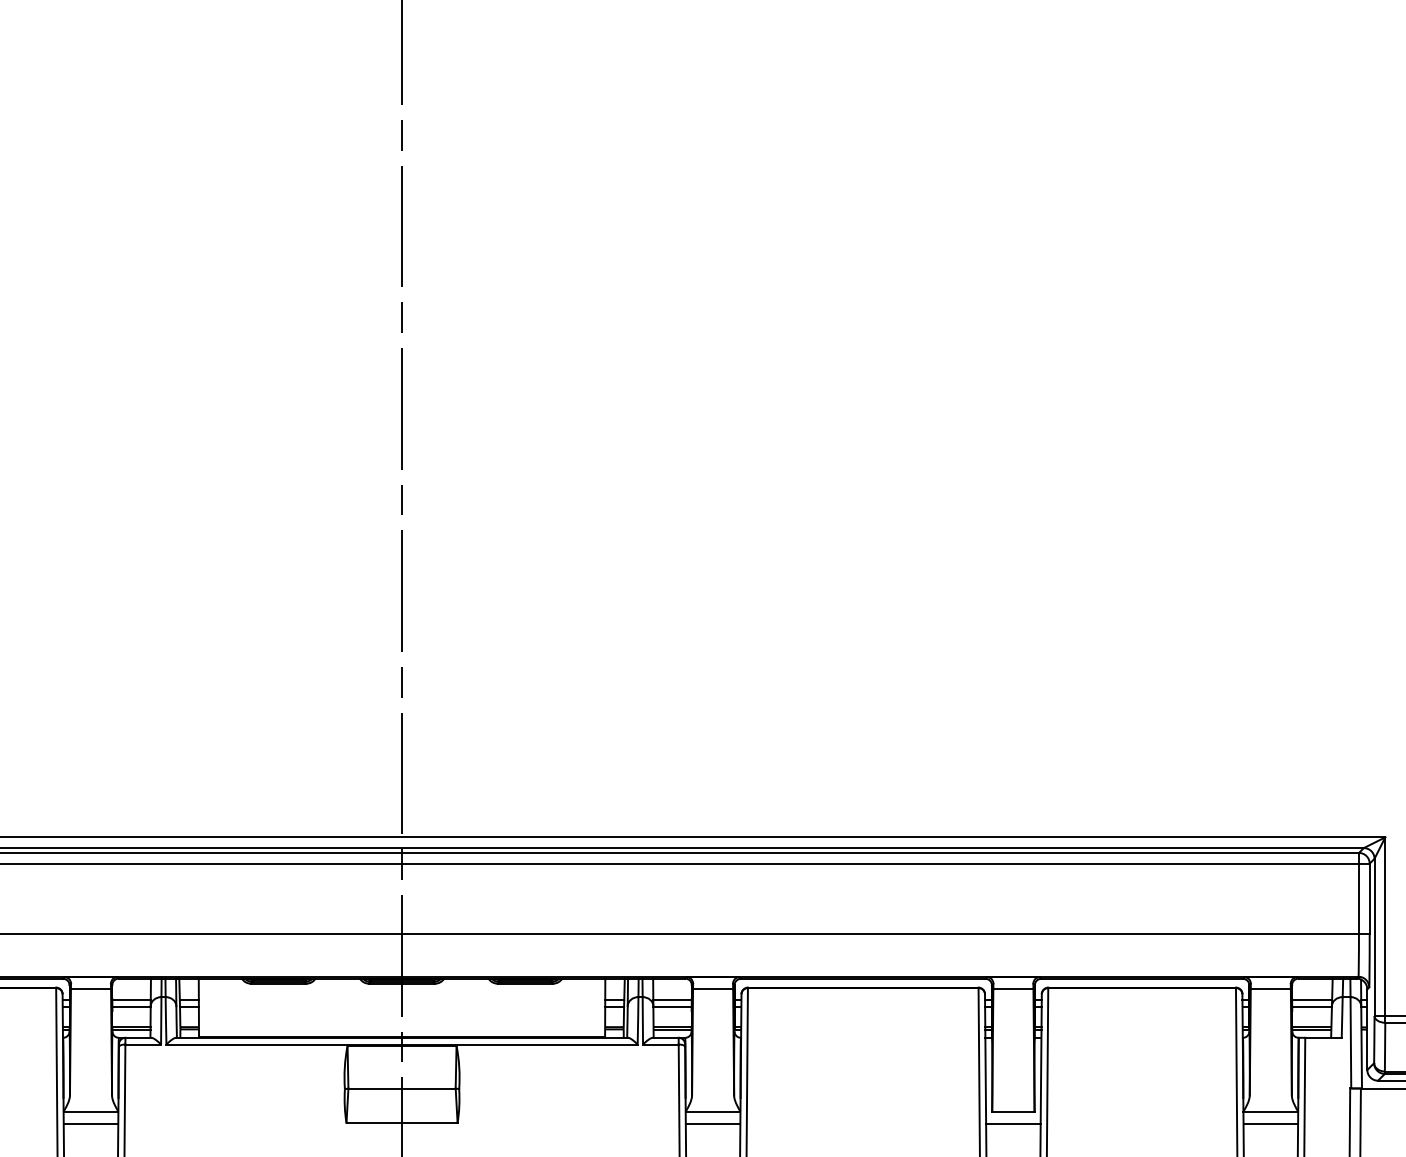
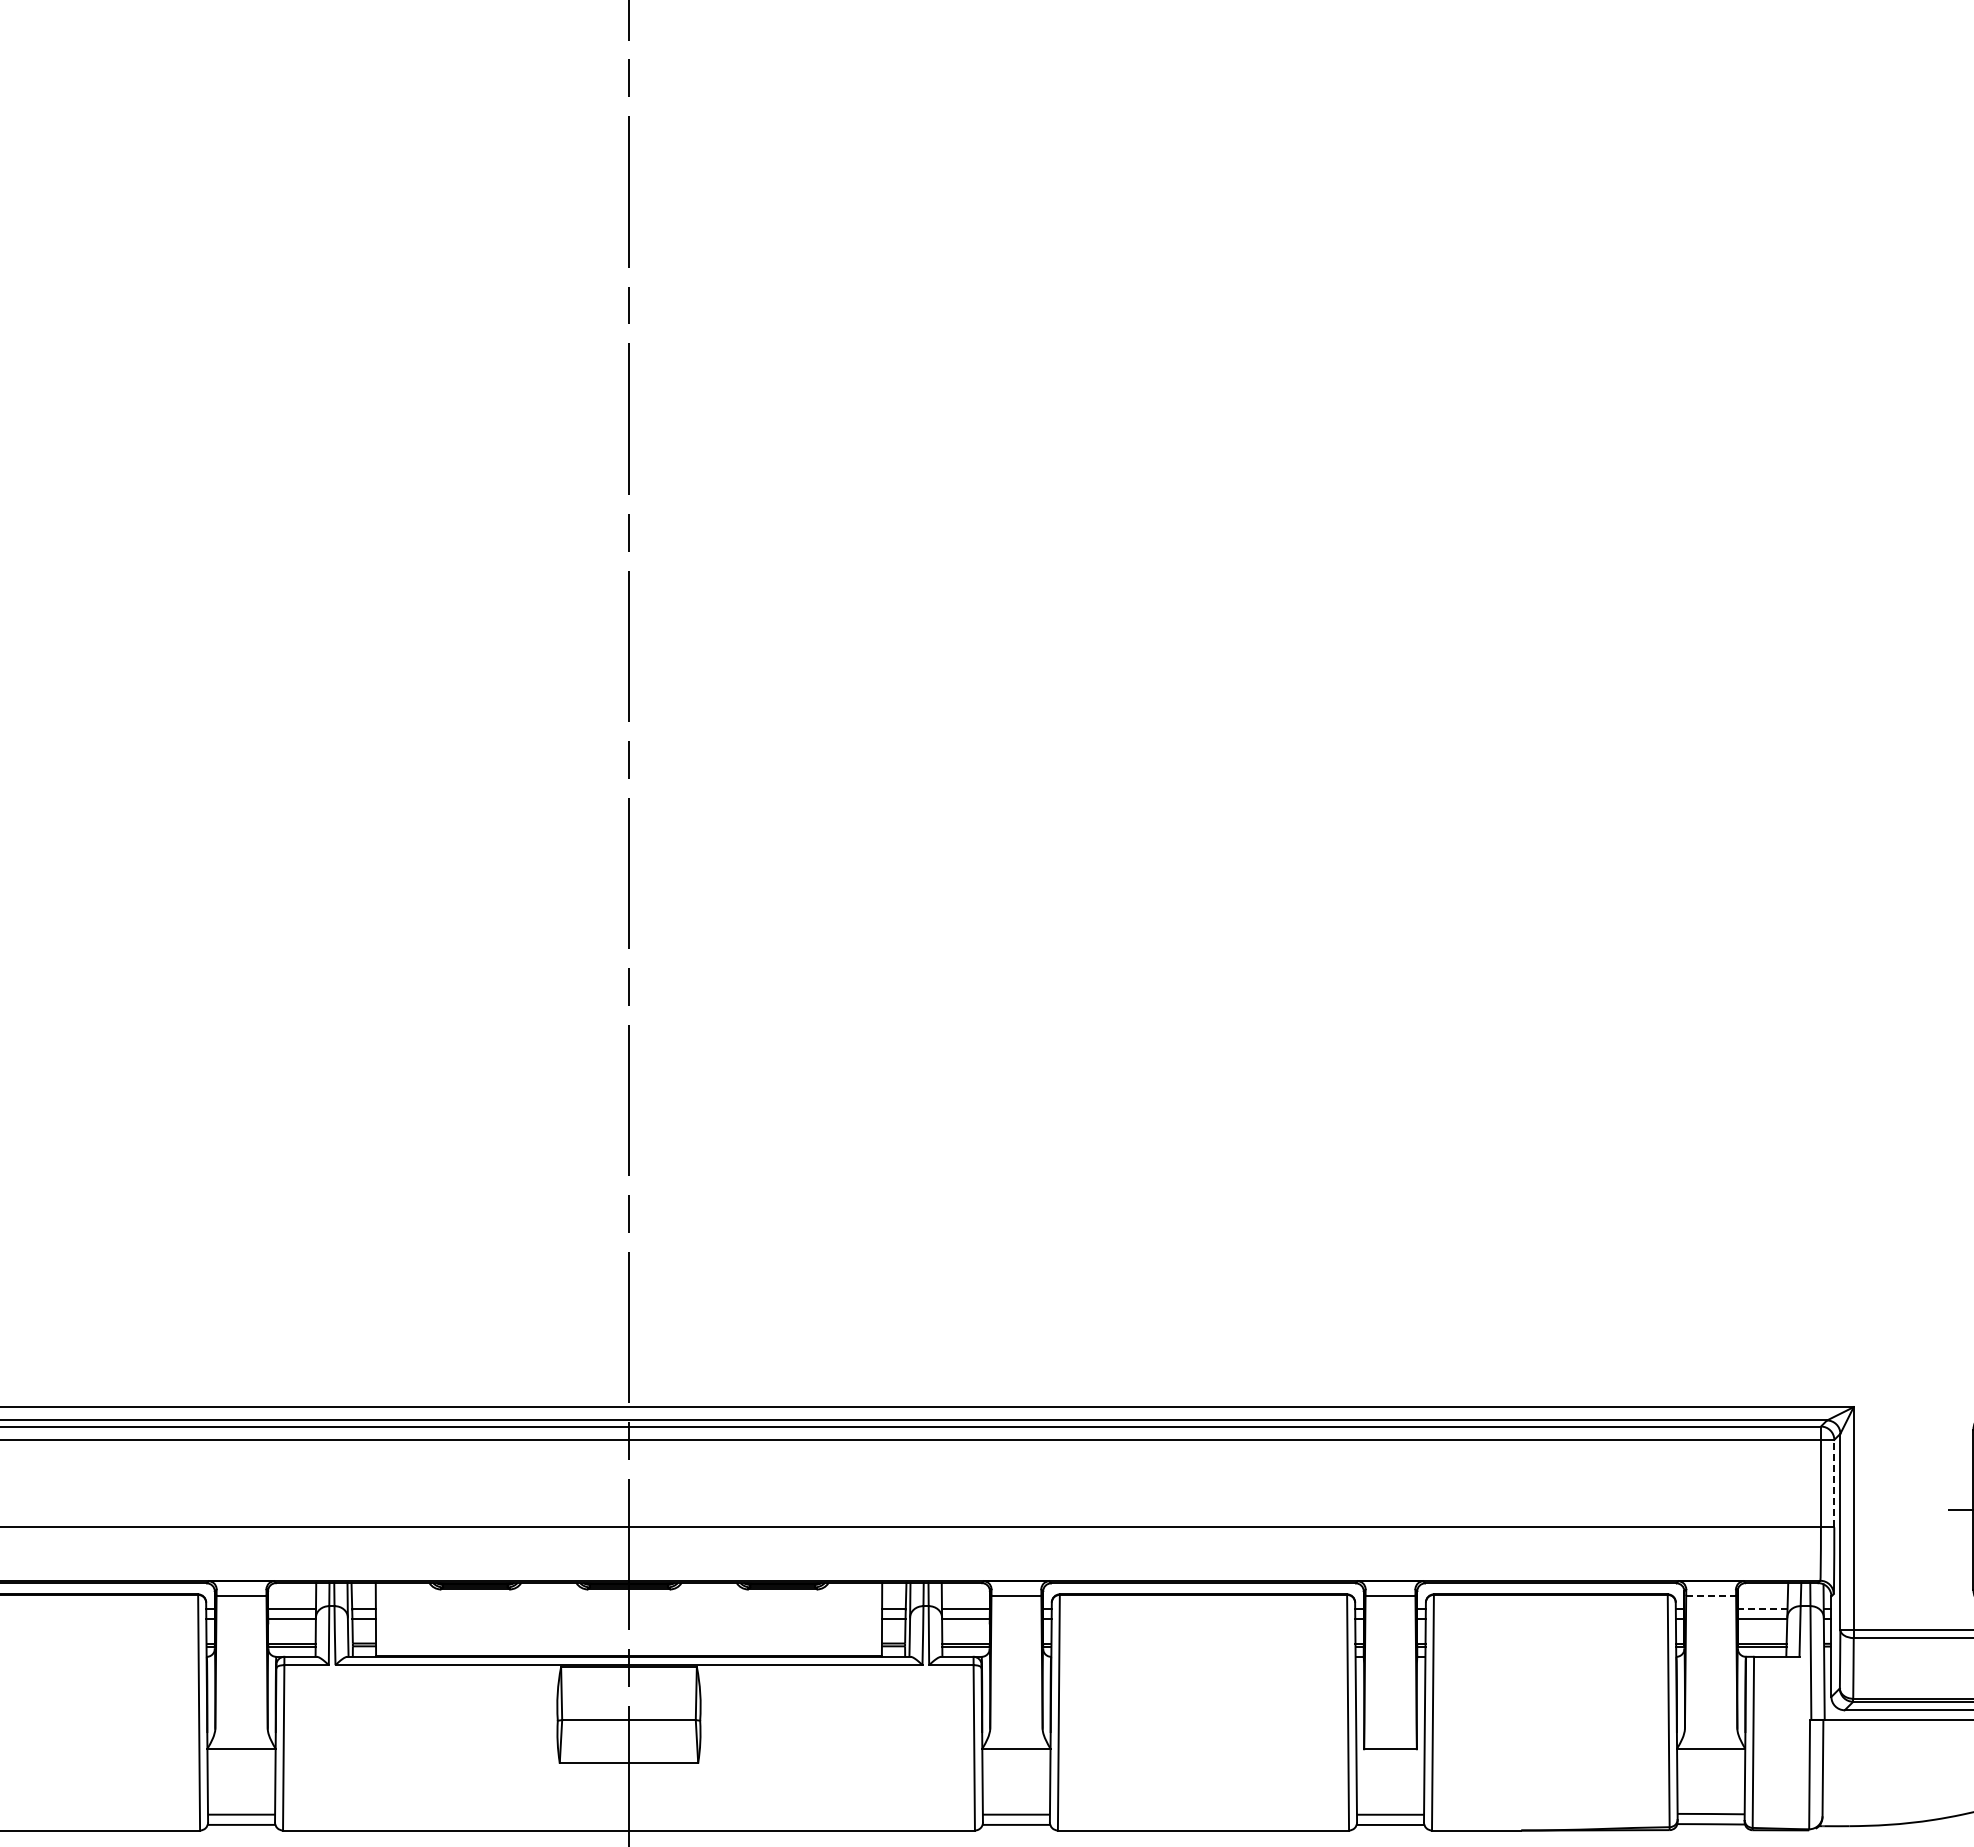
line: (1369, 898) -> (1834, 1483), solid -> dashed
line: (1271, 988) -> (1711, 1595), solid -> dashed
line: (1312, 999) -> (1762, 1609), solid -> dashed
line: (90, 1123) -> (241, 1763), removed
line: (713, 1123) -> (1016, 1763), removed
line: (1013, 1123) -> (1390, 1763), removed
line: (1271, 1123) -> (1711, 1763), removed

